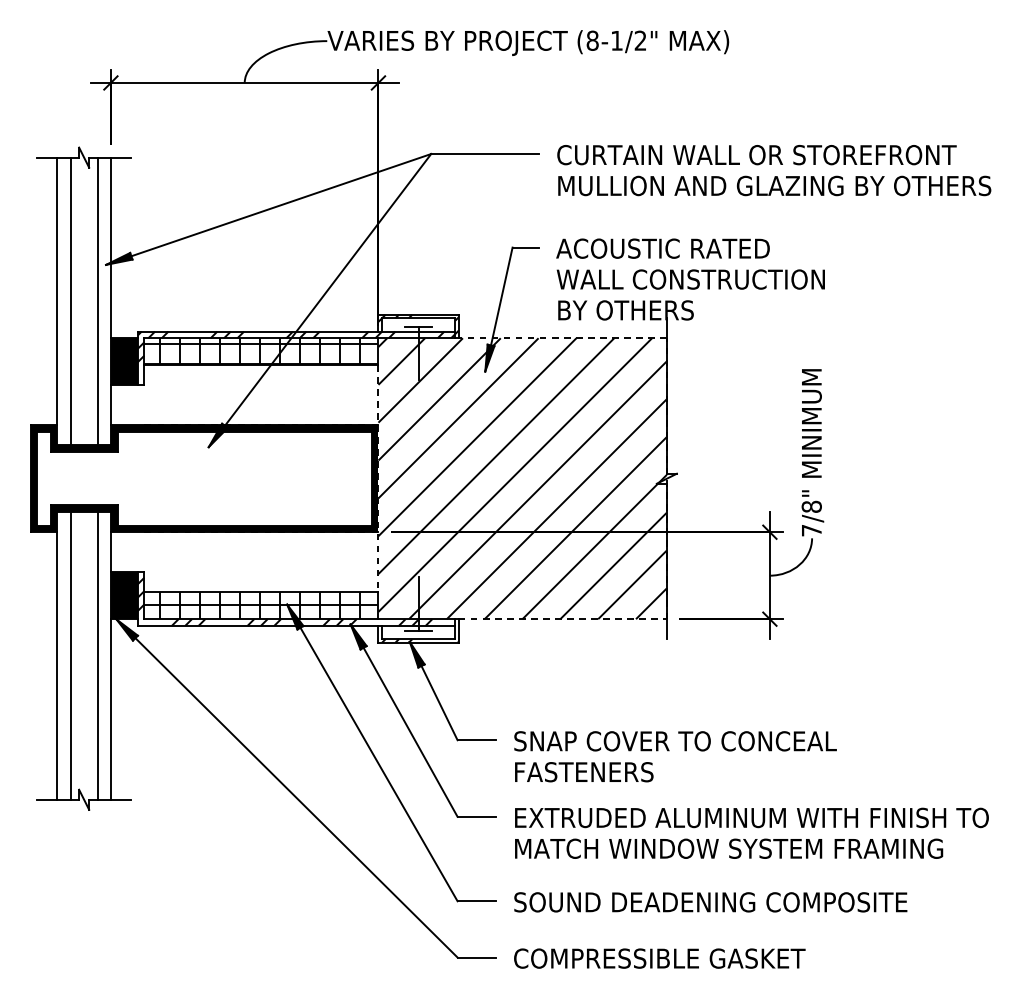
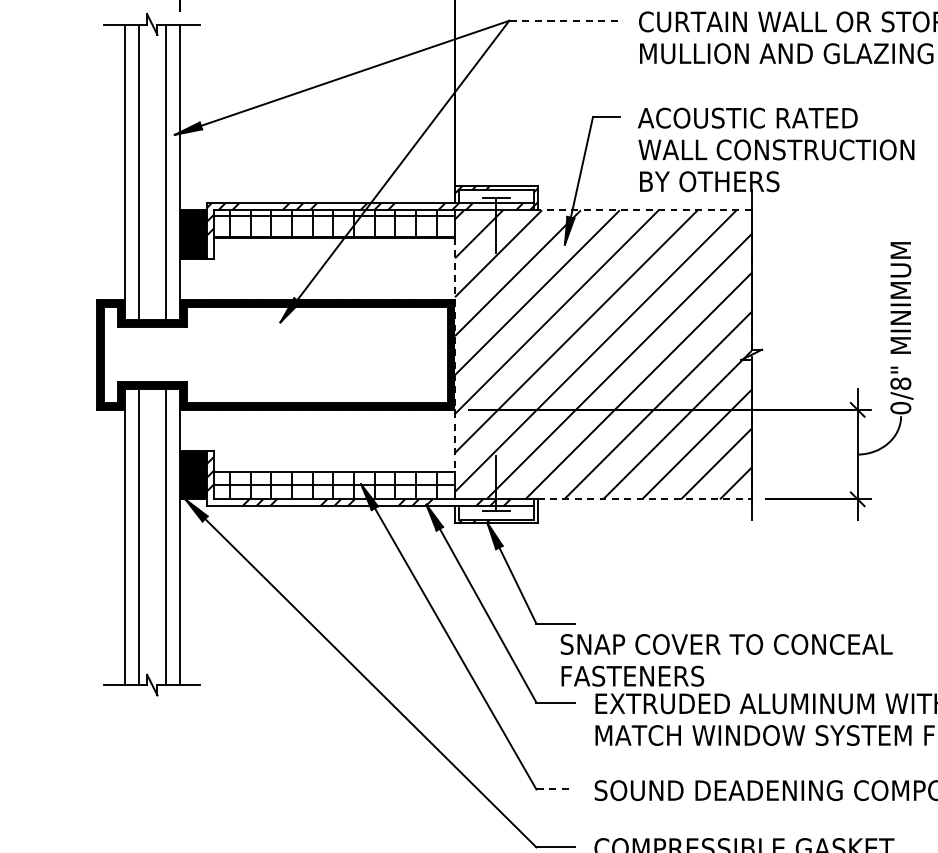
line: (484, 154) -> (564, 21), solid -> dashed
text: (811, 530) -> (900, 408), 7/8" -> 0/8"
text: (675, 756) -> (726, 660), moved
line: (476, 901) -> (555, 789), solid -> dashed

